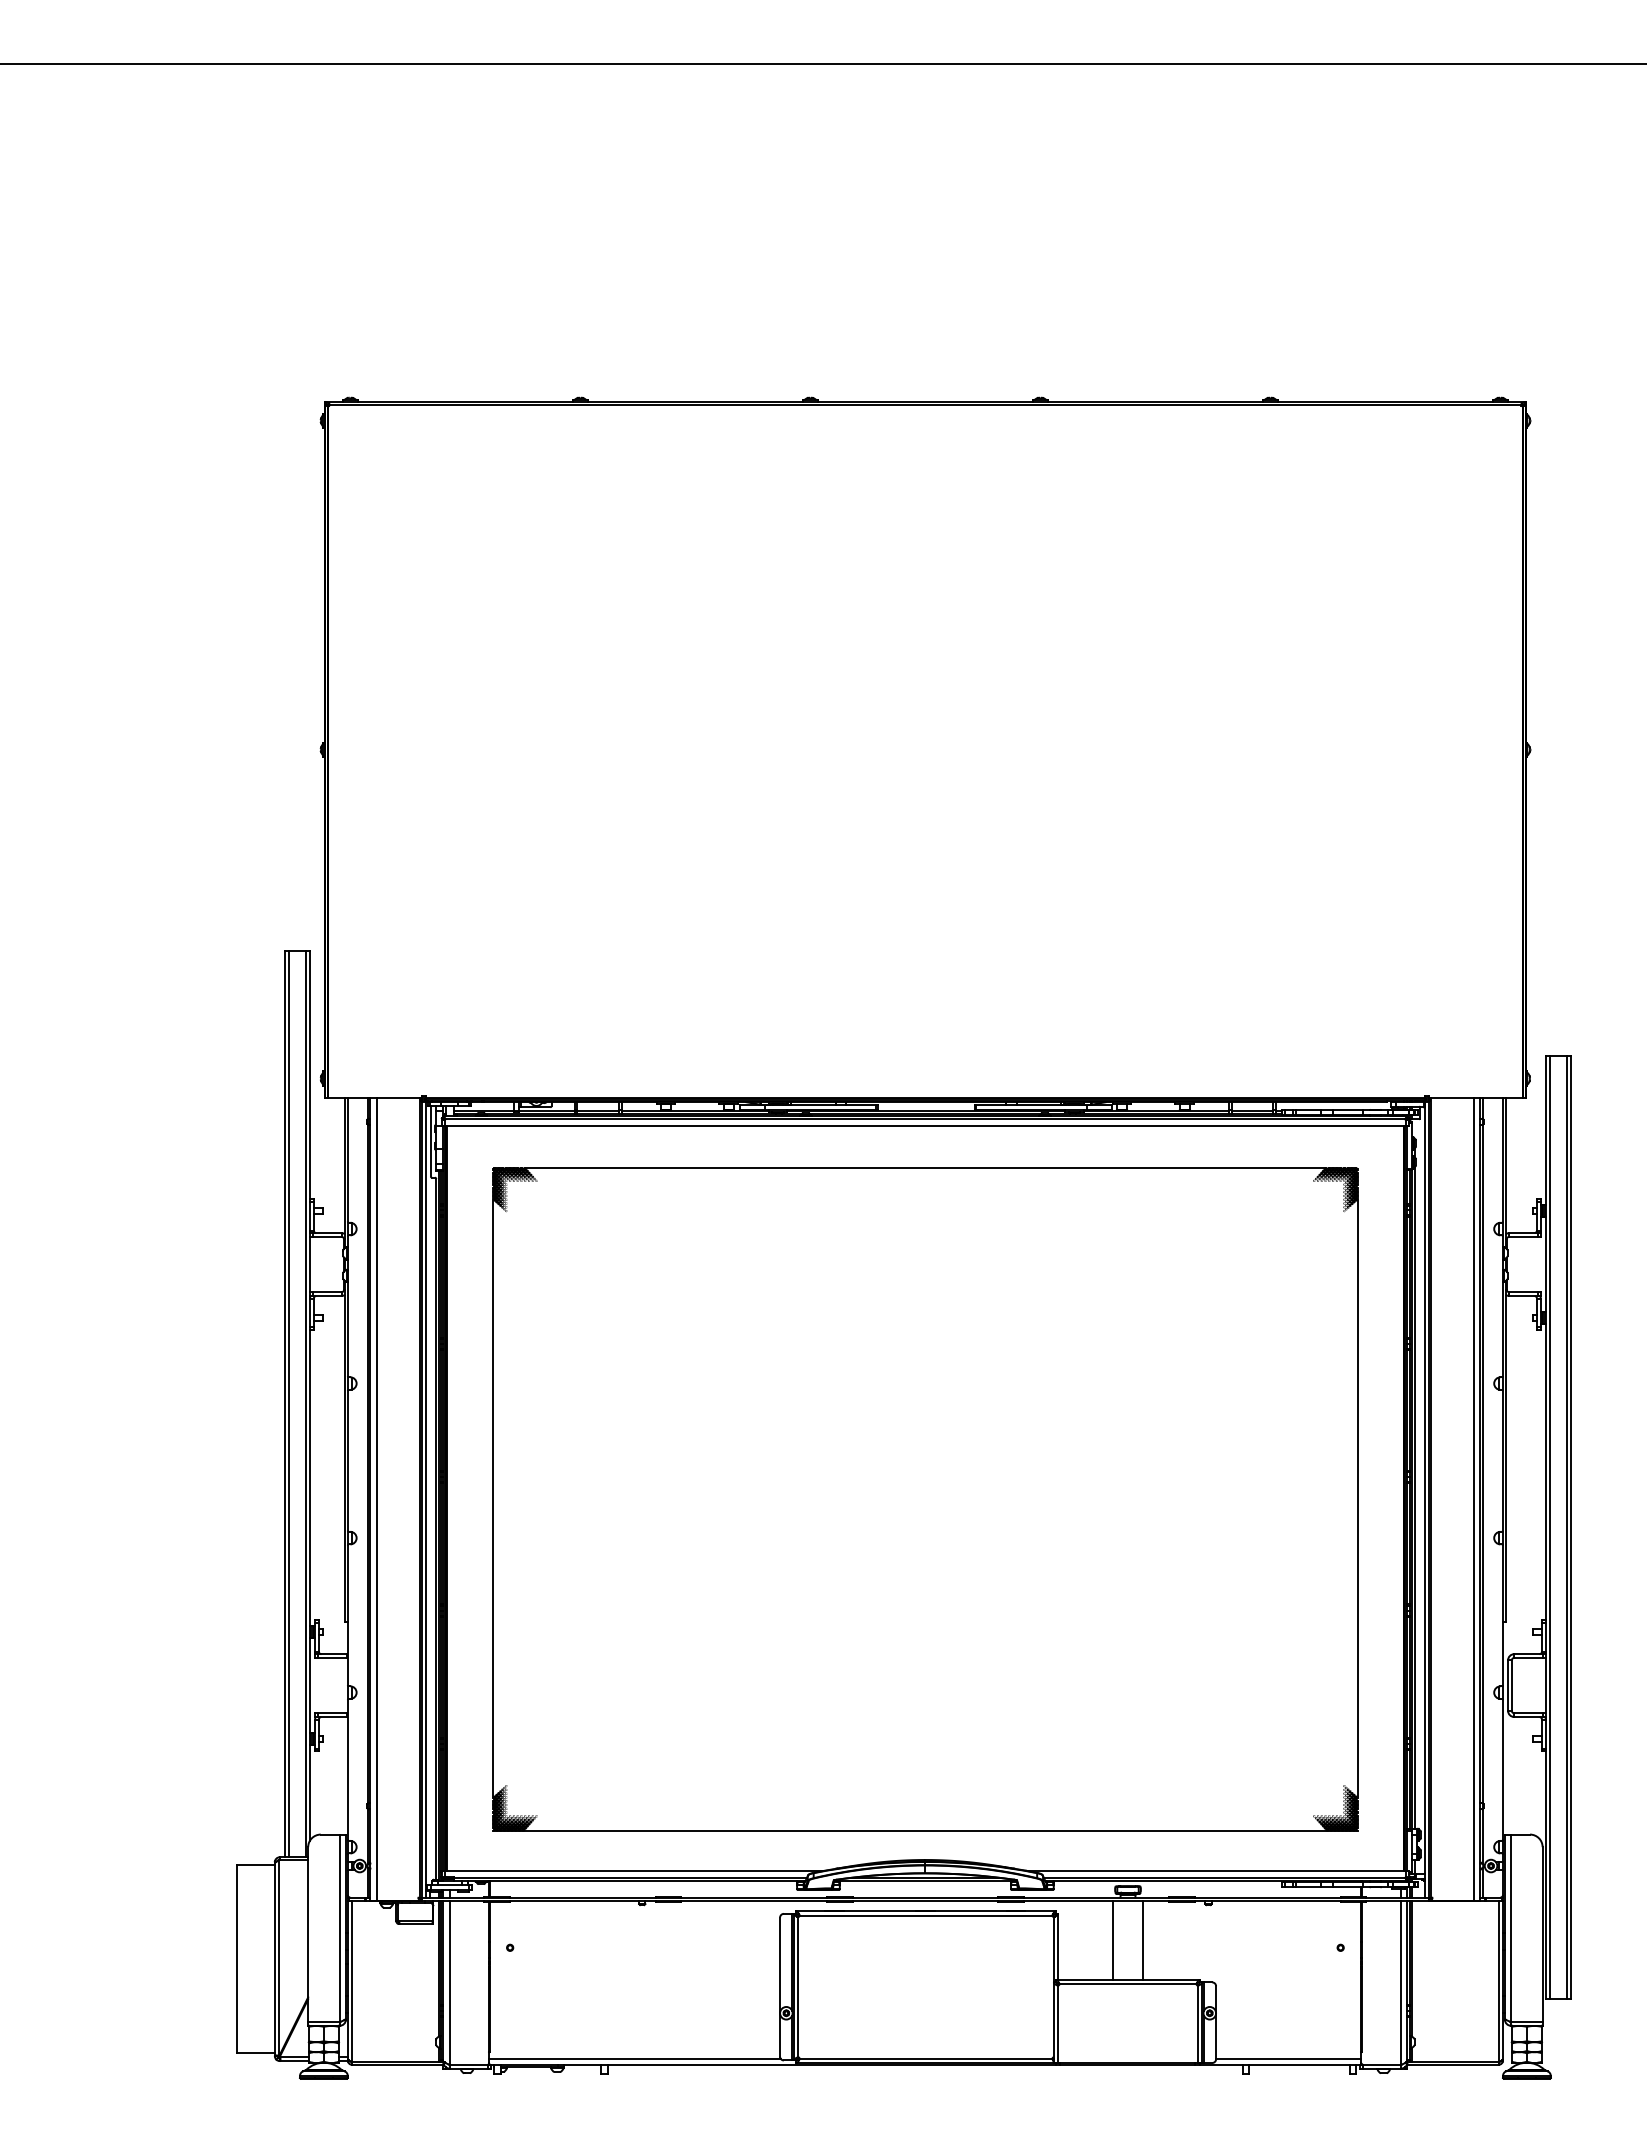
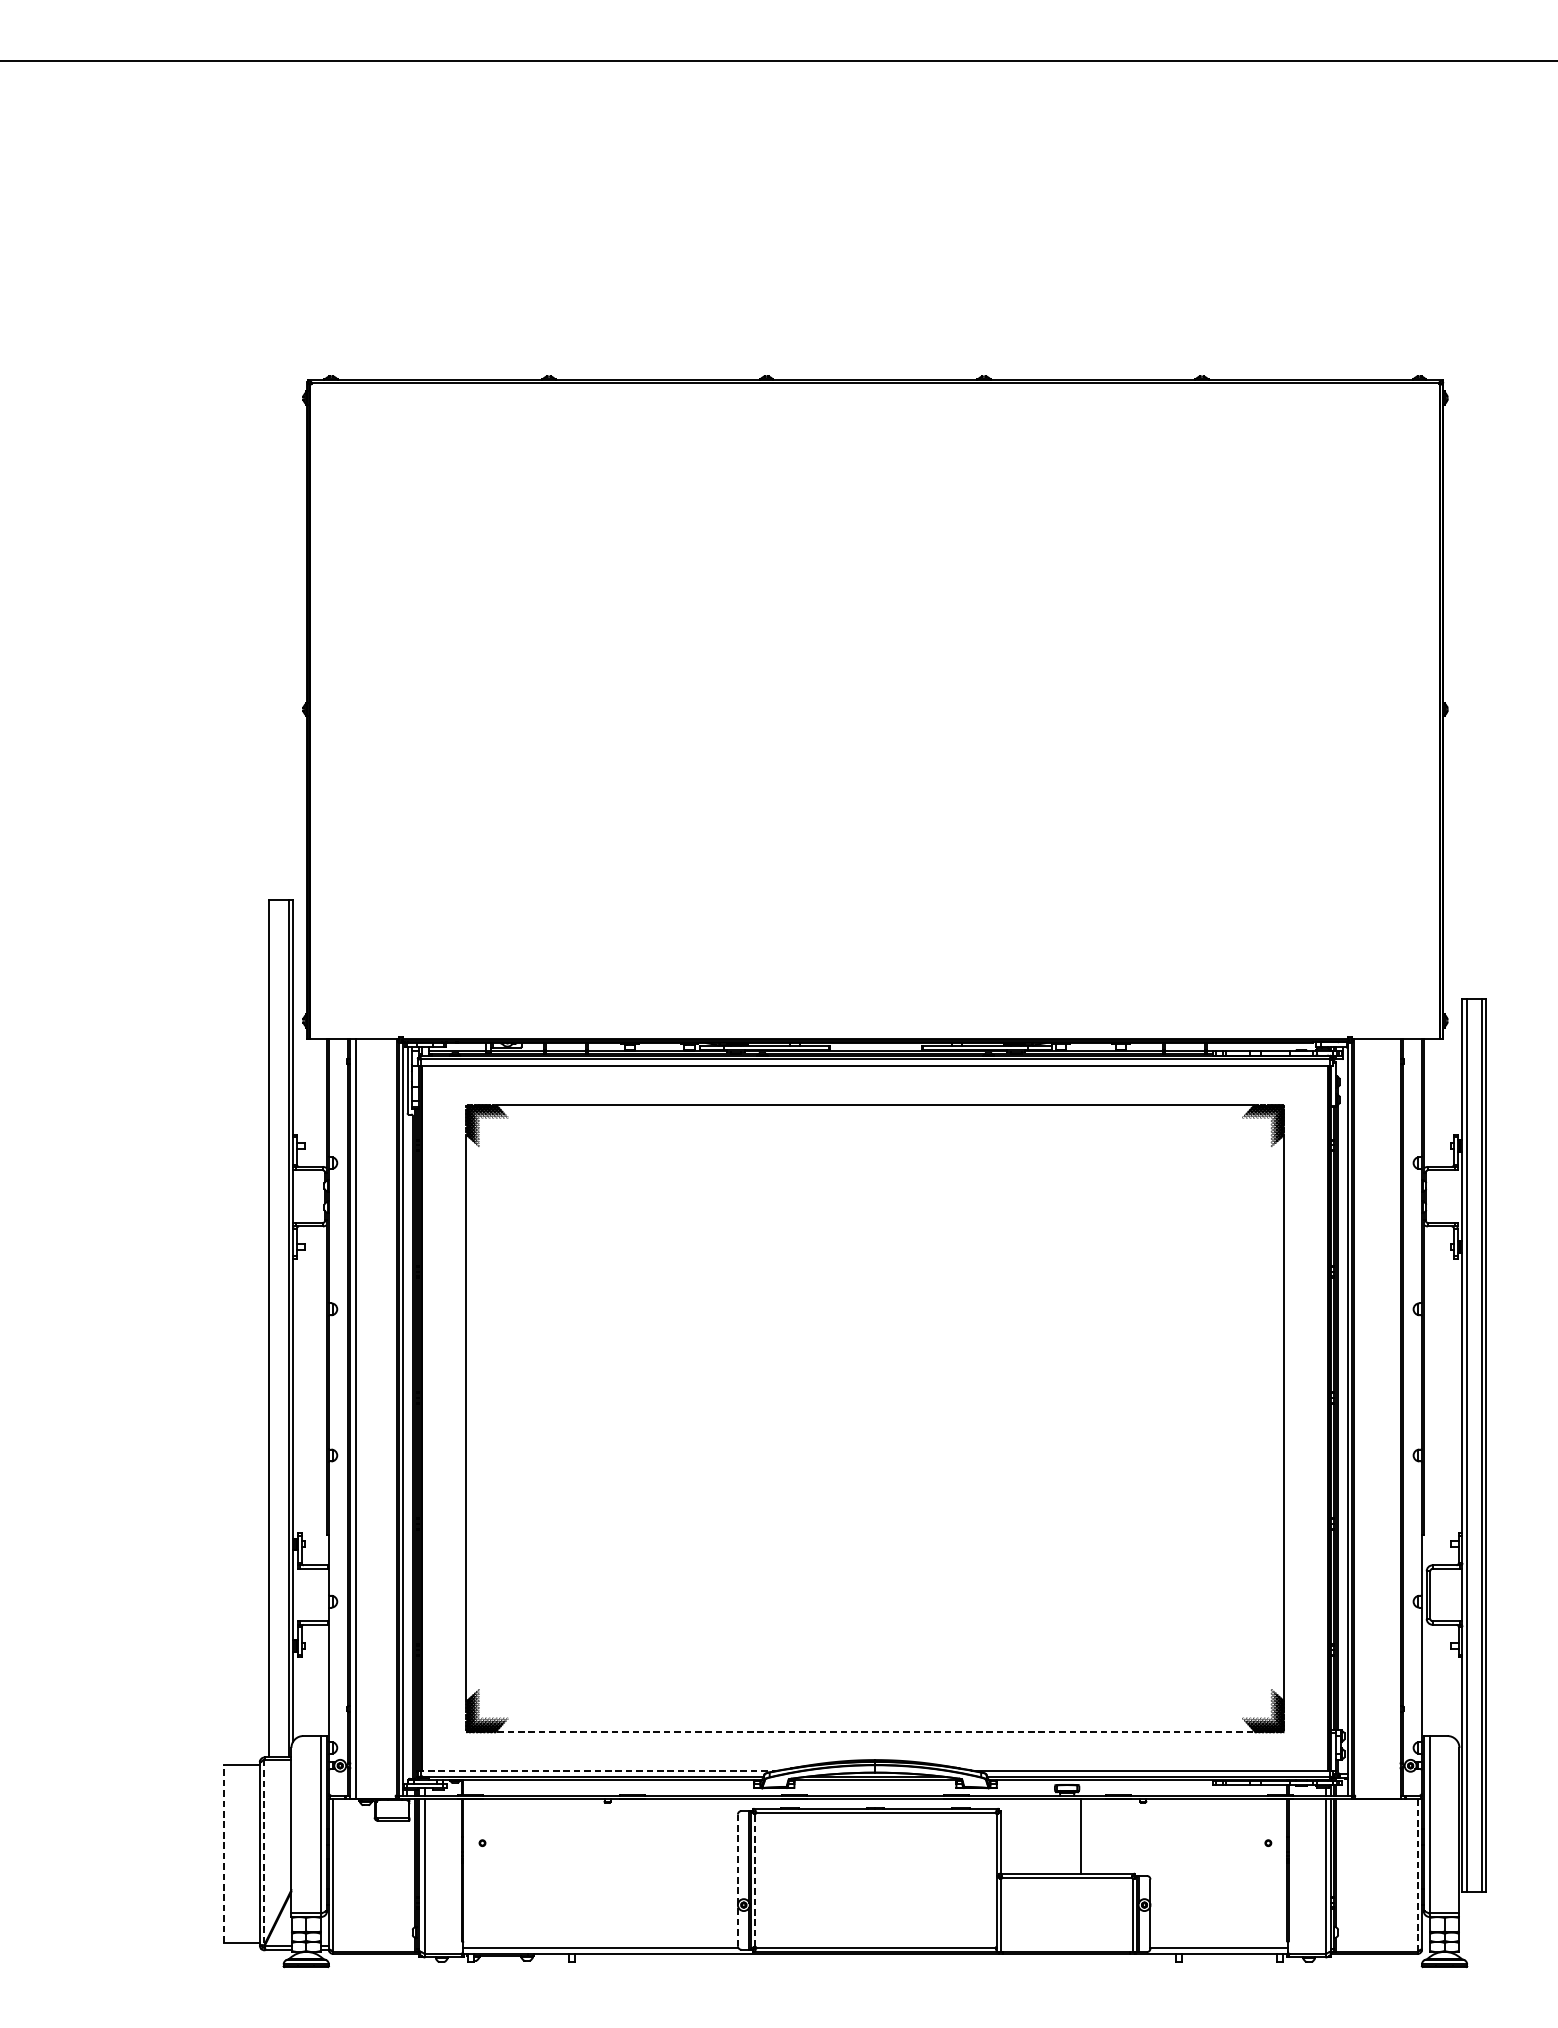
line: (289, 1403) -> (273, 1328), removed
line: (1474, 1498) -> (1394, 1418), removed
line: (924, 1830) -> (874, 1732), solid -> dashed
line: (632, 1871) -> (598, 1770), solid -> dashed
line: (1112, 1940) -> (1052, 1836), removed
line: (279, 1958) -> (264, 1853), solid -> dashed
line: (237, 1959) -> (224, 1854), solid -> dashed
line: (1498, 1981) -> (1417, 1875), solid -> dashed
line: (798, 1986) -> (755, 1879), solid -> dashed
line: (780, 1987) -> (738, 1880), solid -> dashed

